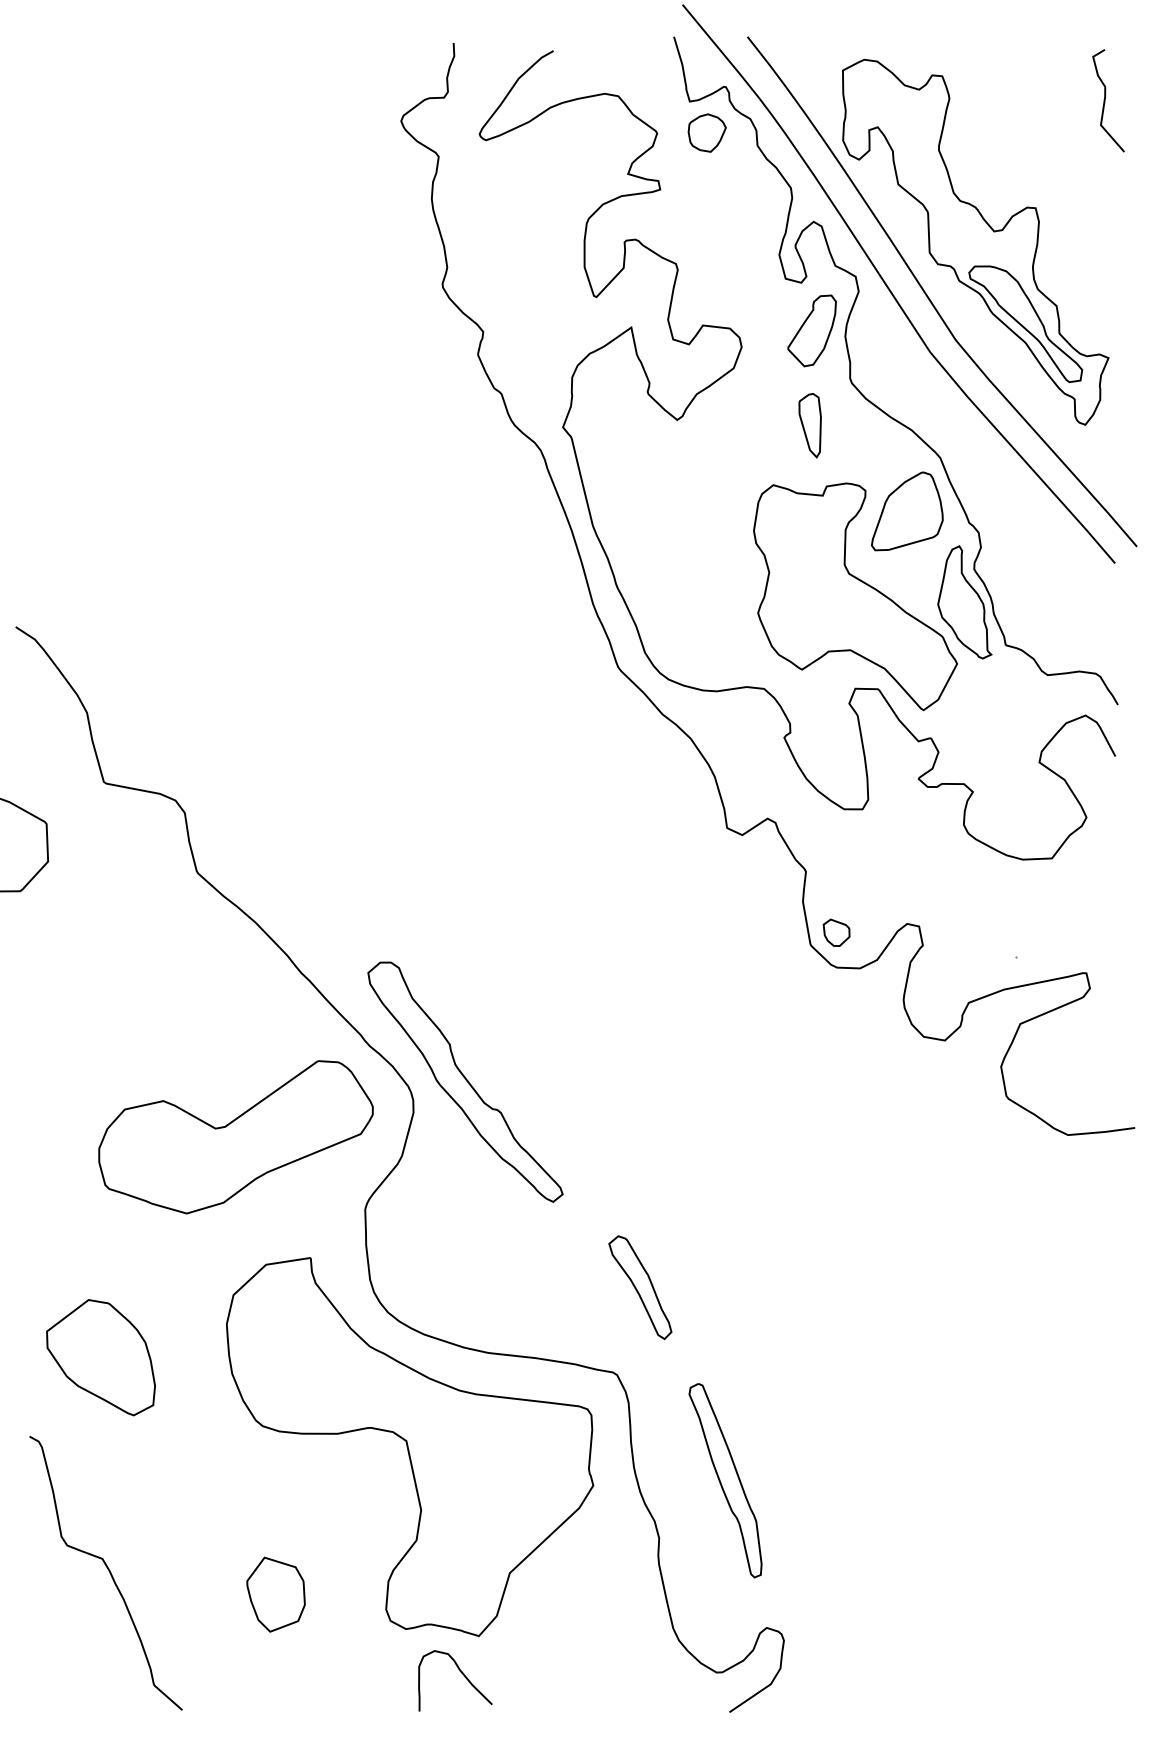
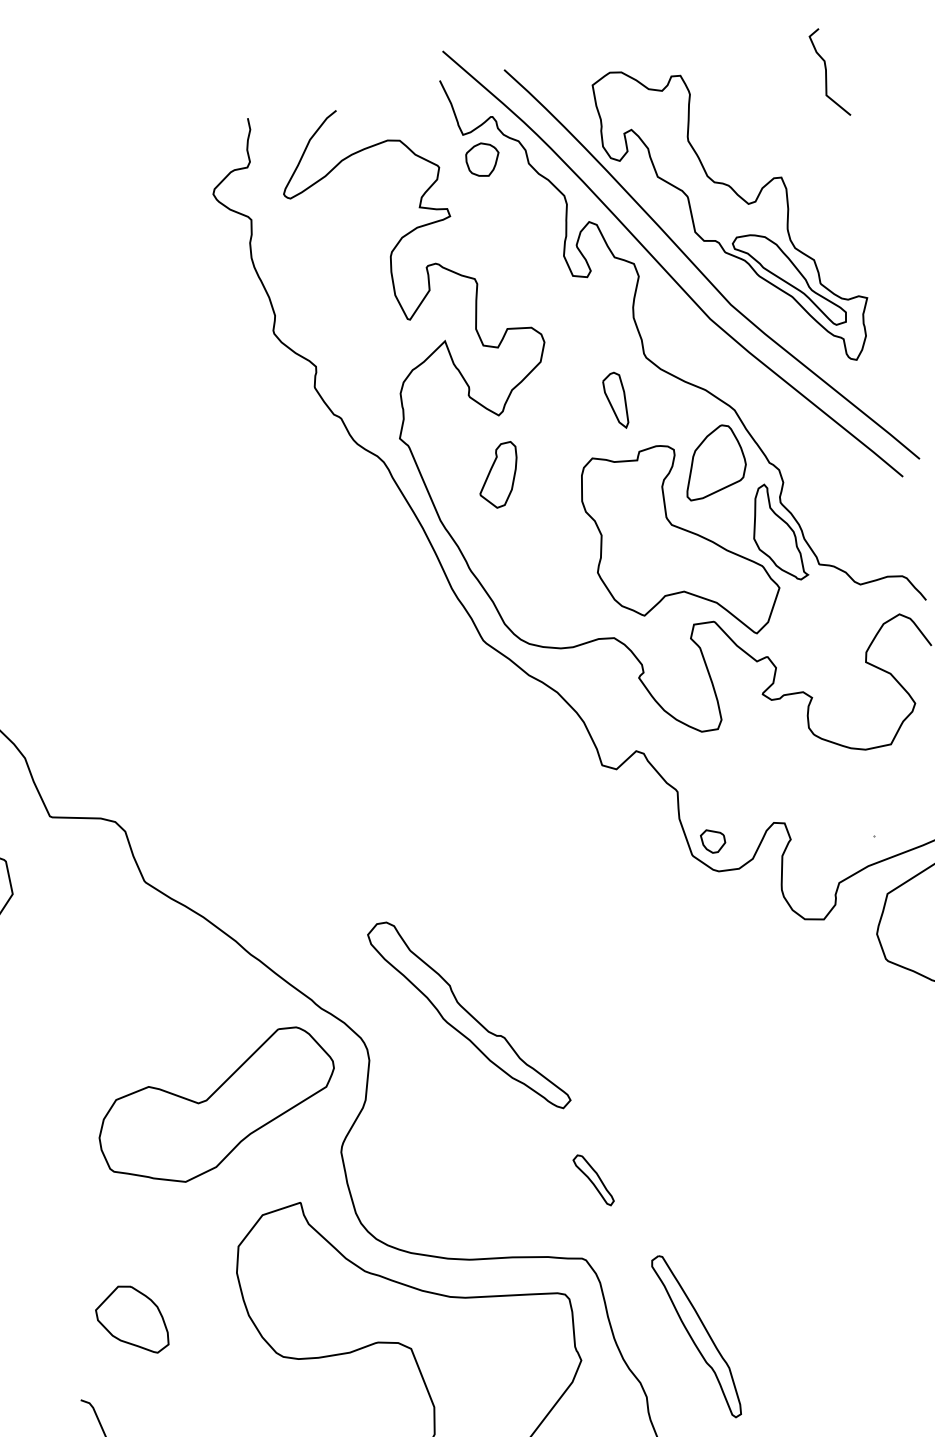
part: (811, 330) -> (498, 475), moved
part: (465, 1081) -> (468, 1015), moved
part: (640, 1287) -> (593, 1180), size x0.6
part: (100, 1357) -> (131, 1320), size x0.7

